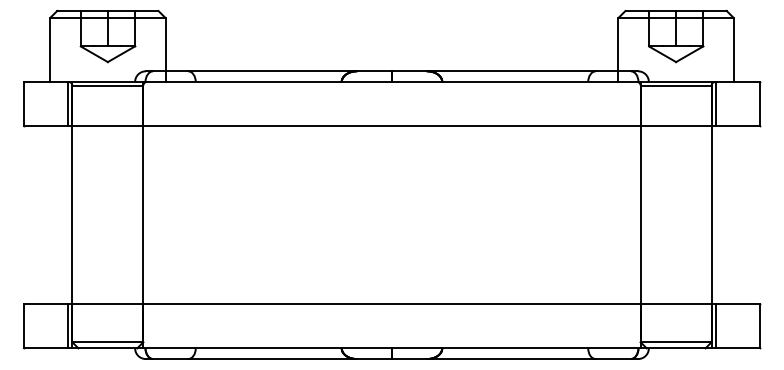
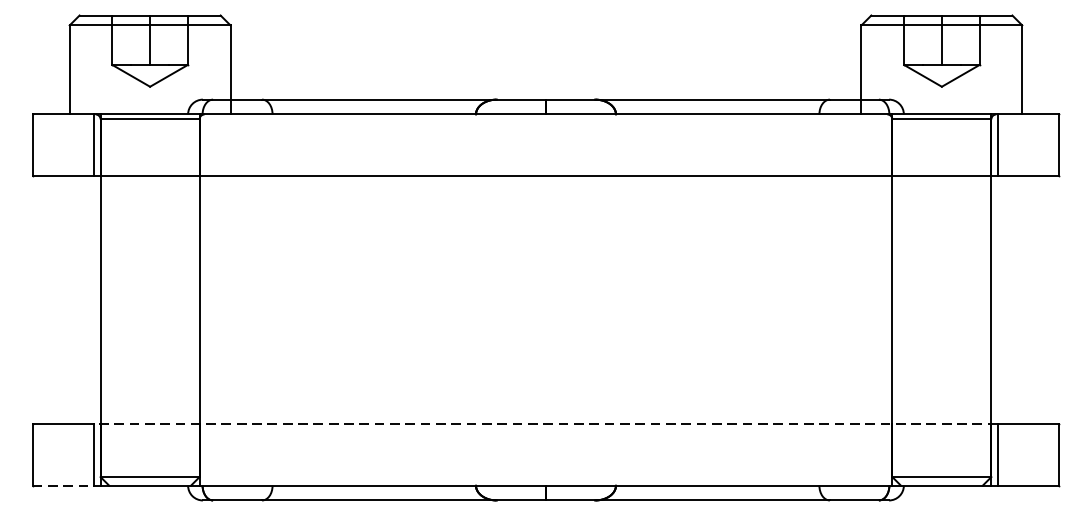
line: (391, 303) -> (545, 423), solid -> dashed
line: (46, 348) -> (64, 485), solid -> dashed

